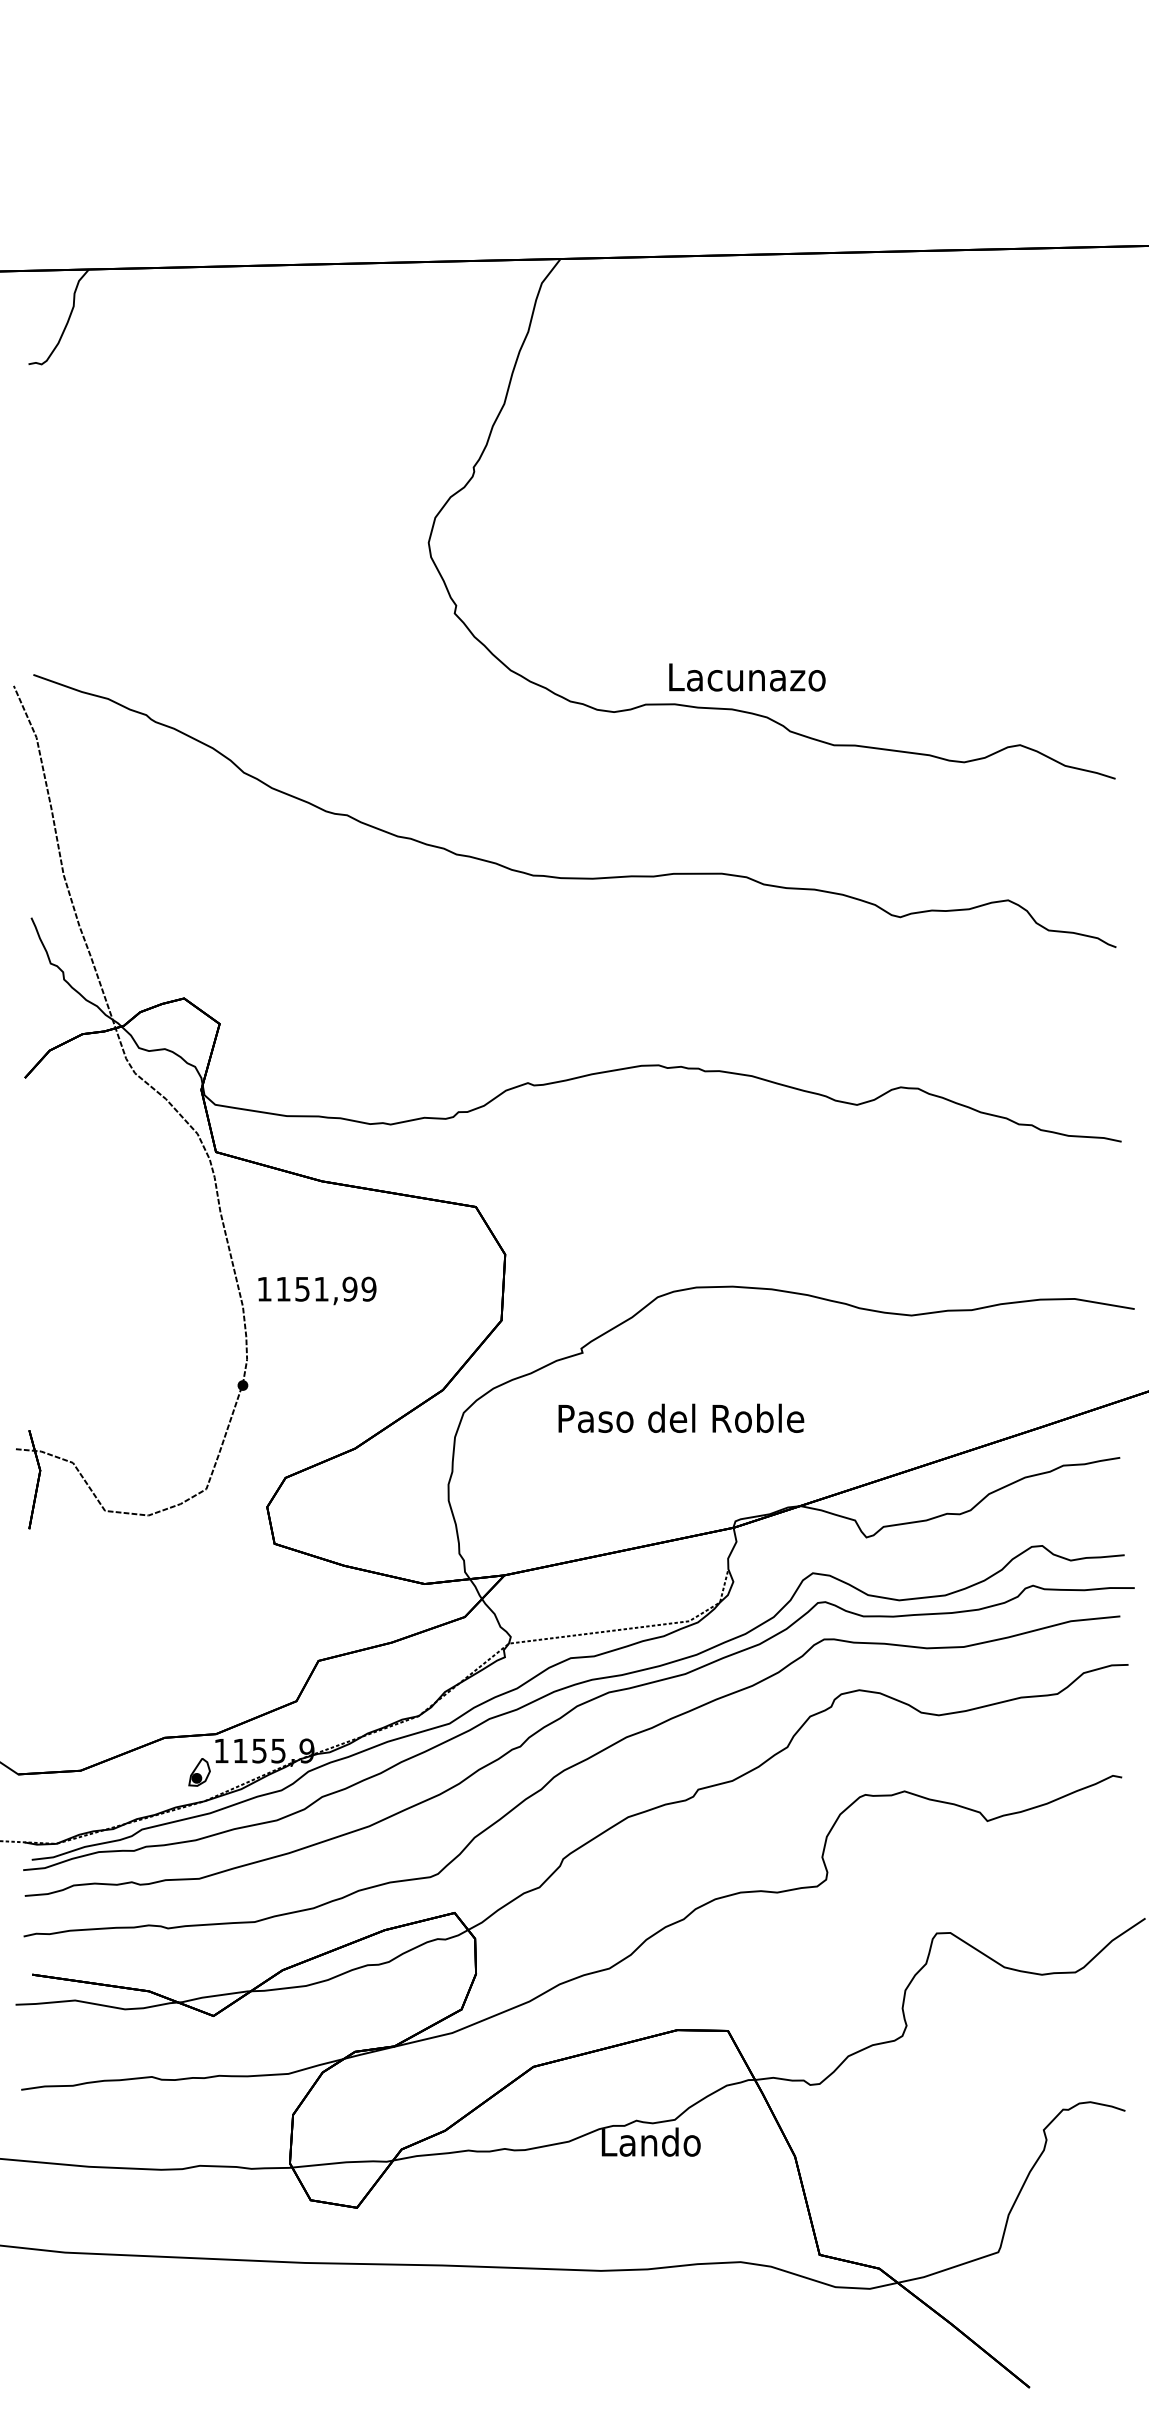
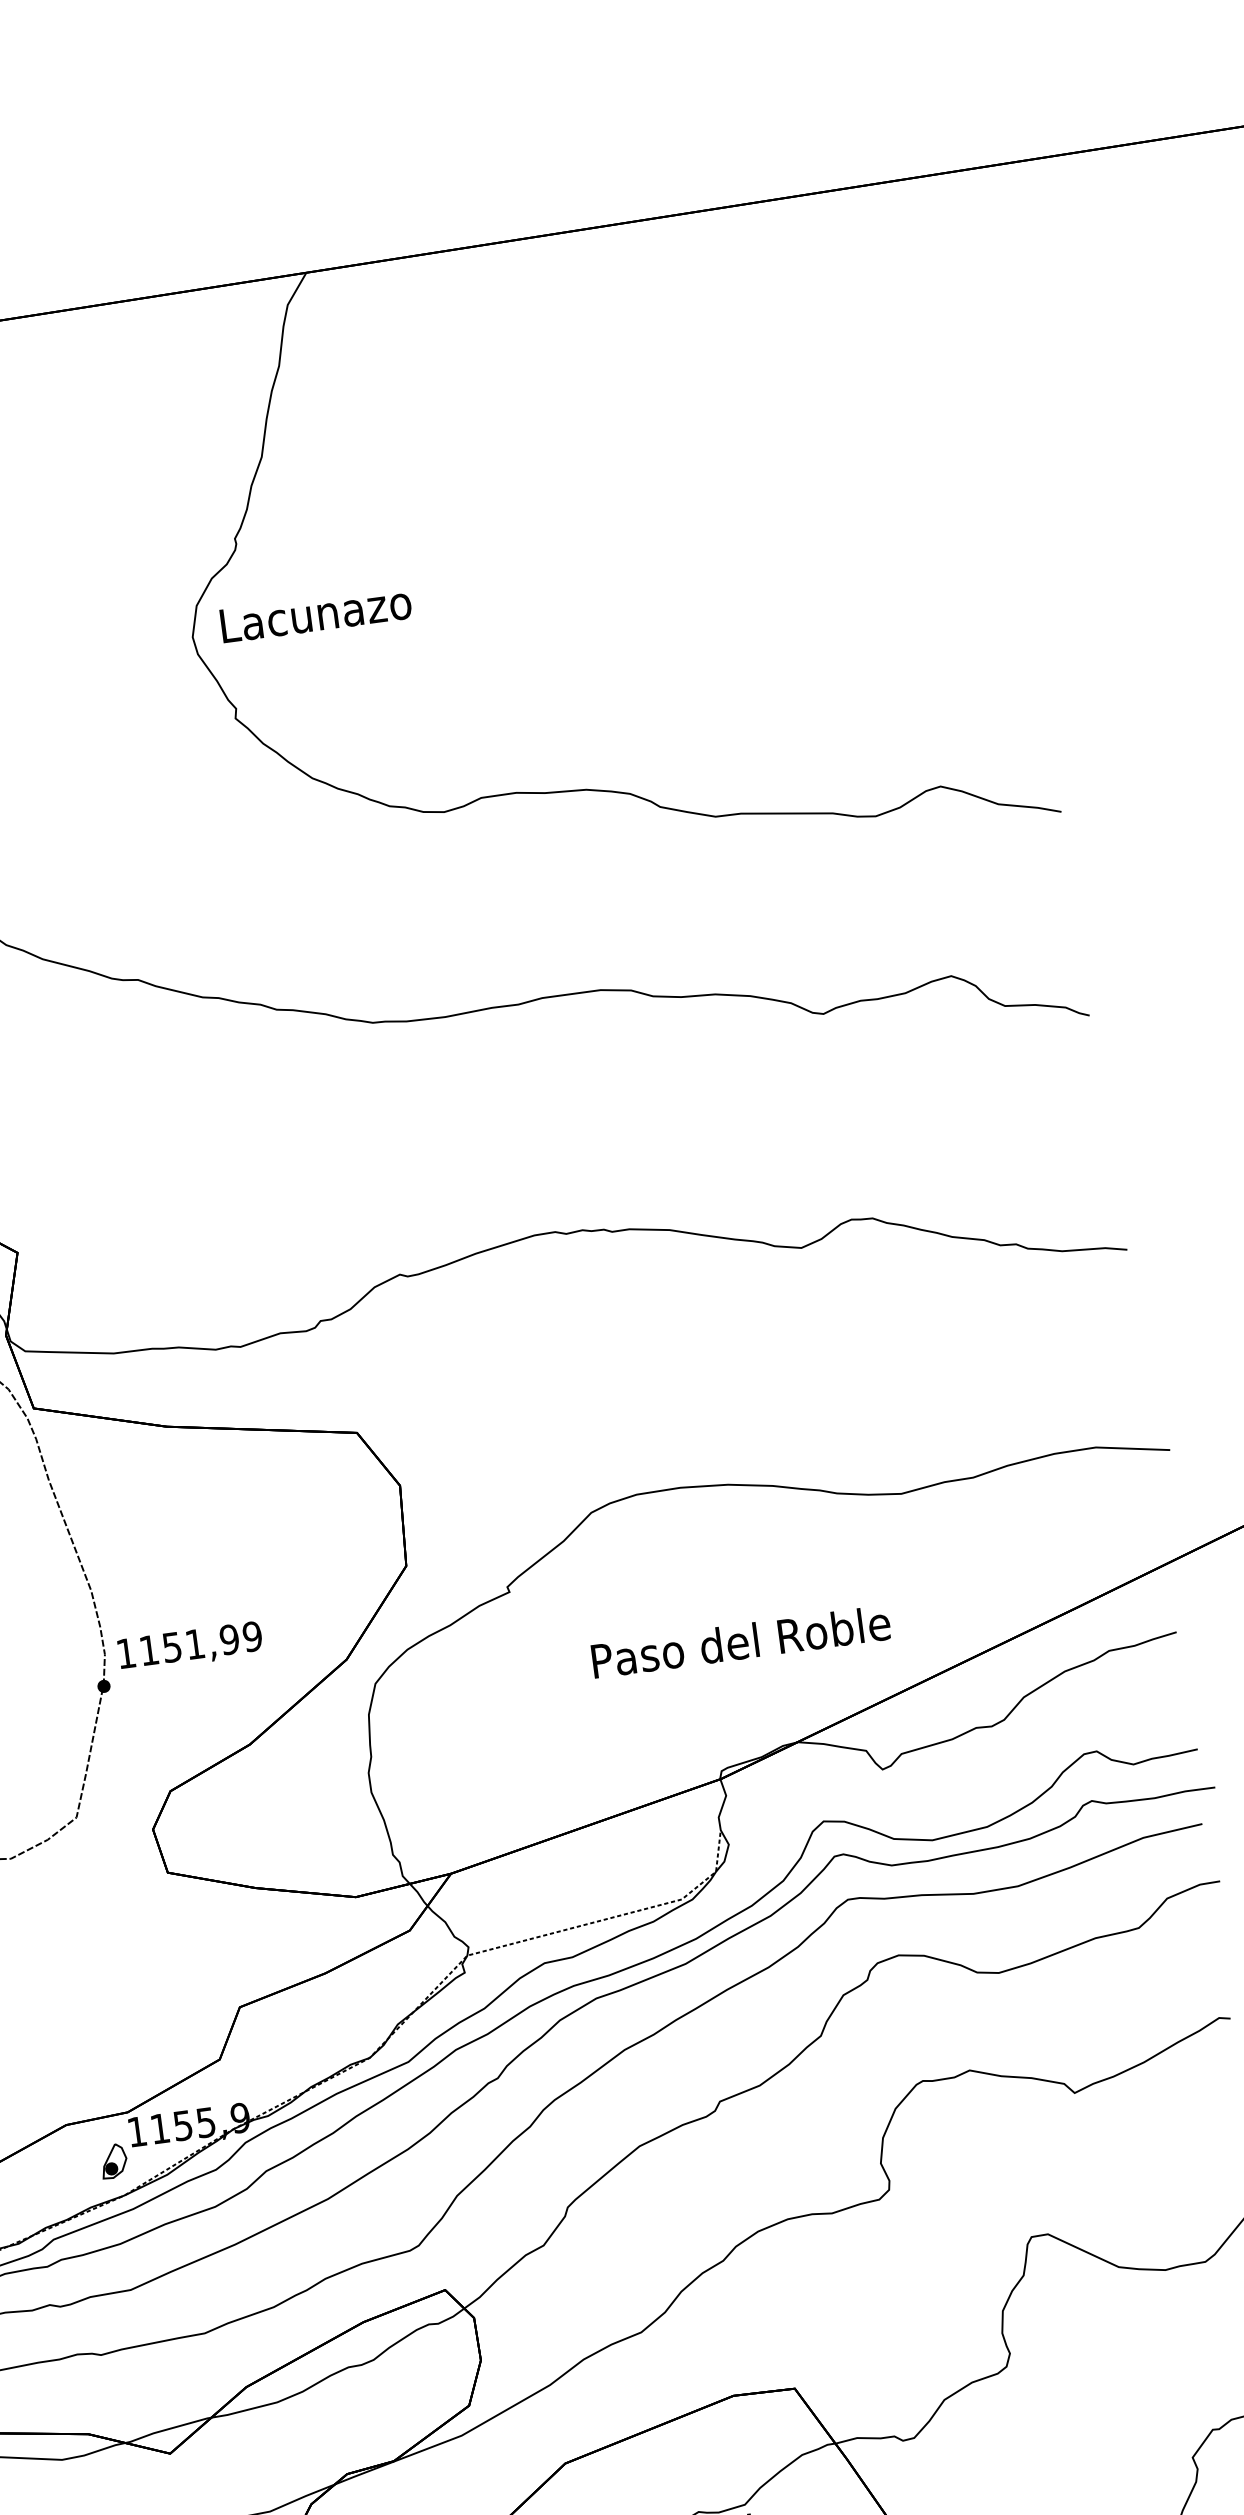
text: (747, 677) -> (316, 614), moved
text: (317, 1290) -> (190, 1646), moved
text: (681, 1417) -> (741, 1640), moved

